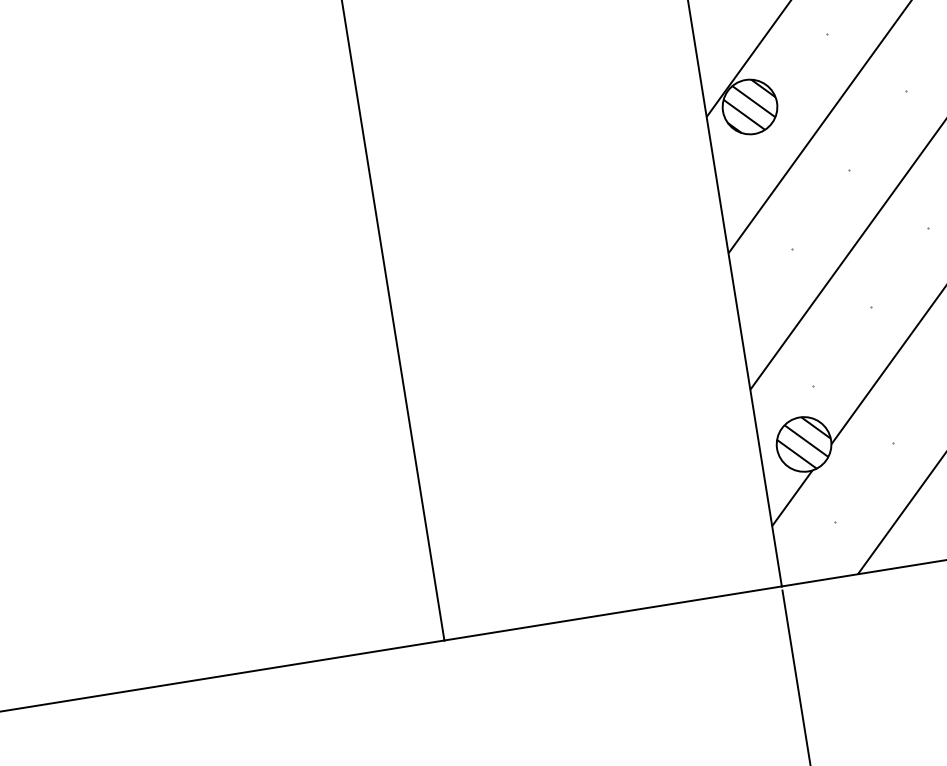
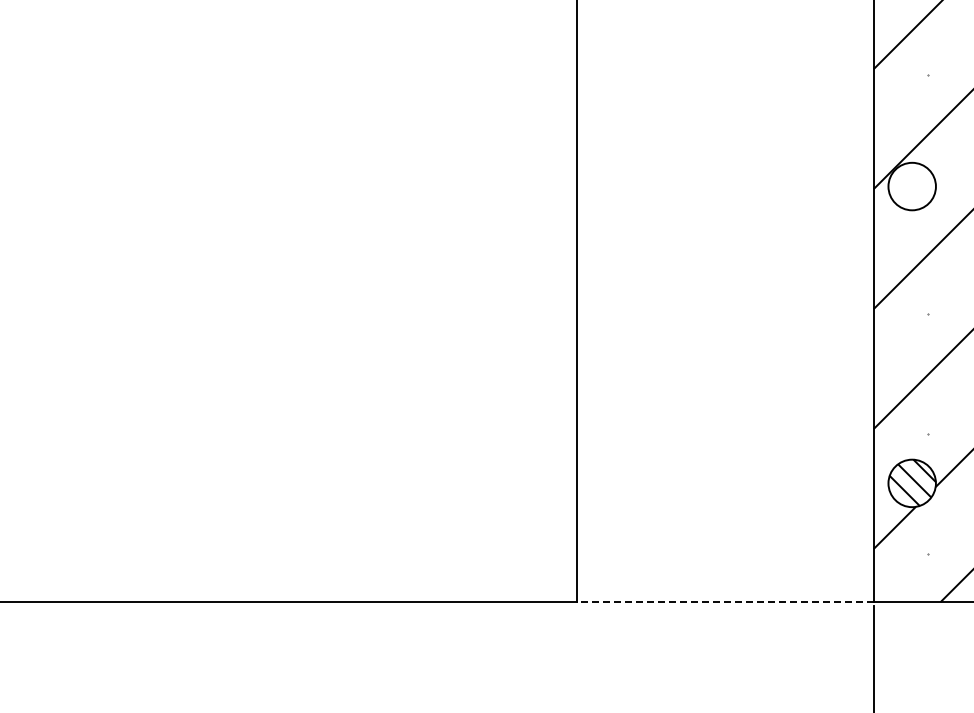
hatch: (750, 105) -> (912, 185), removed
line: (612, 613) -> (724, 602), solid -> dashed

